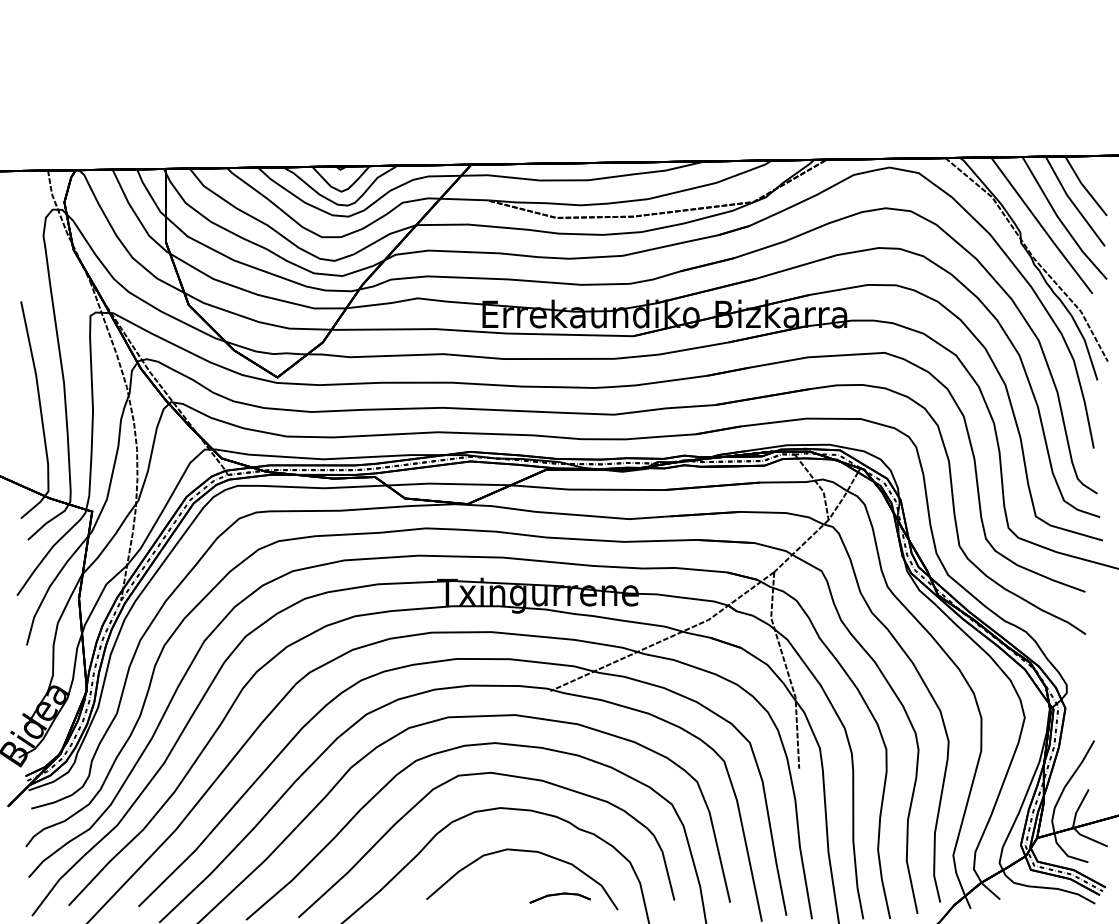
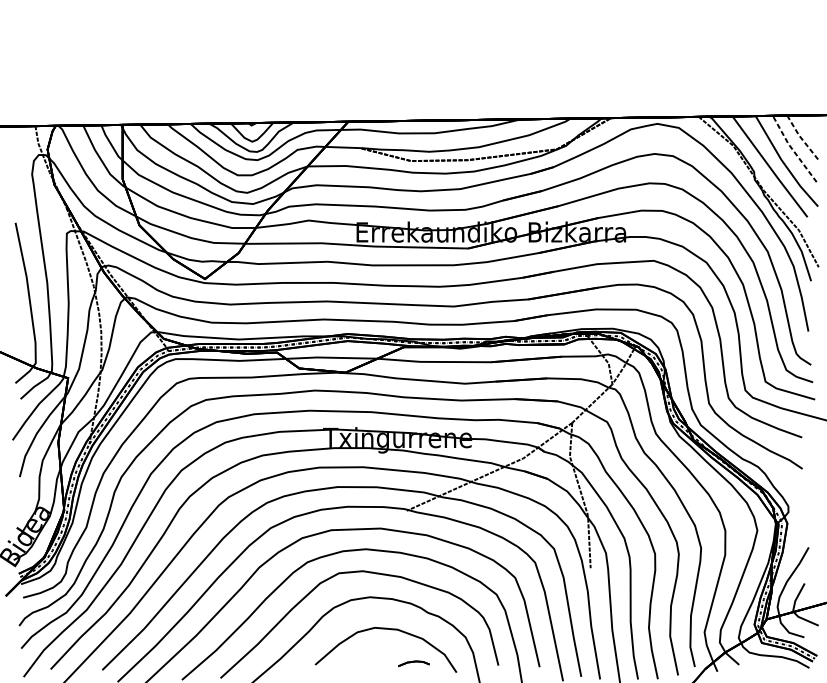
line: (1083, 186) -> (800, 137), solid -> dashed
line: (1072, 202) -> (792, 149), solid -> dashed
part: (559, 897) -> (413, 663), size x0.7

